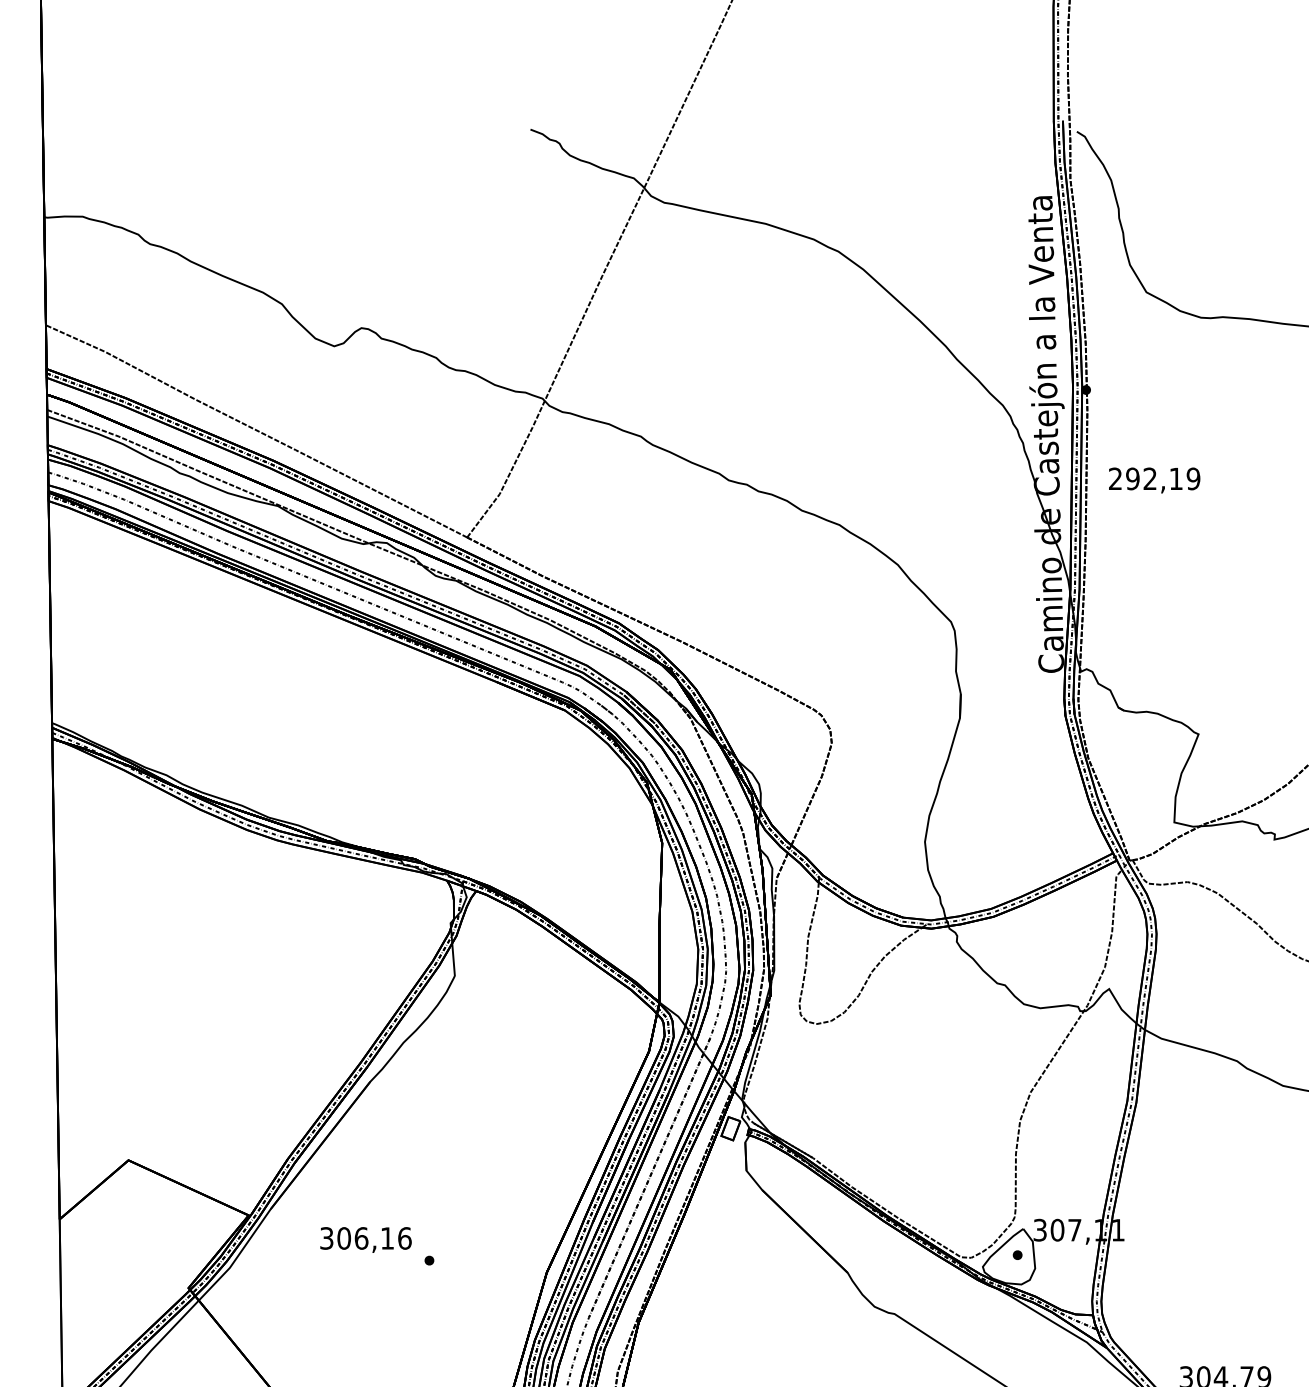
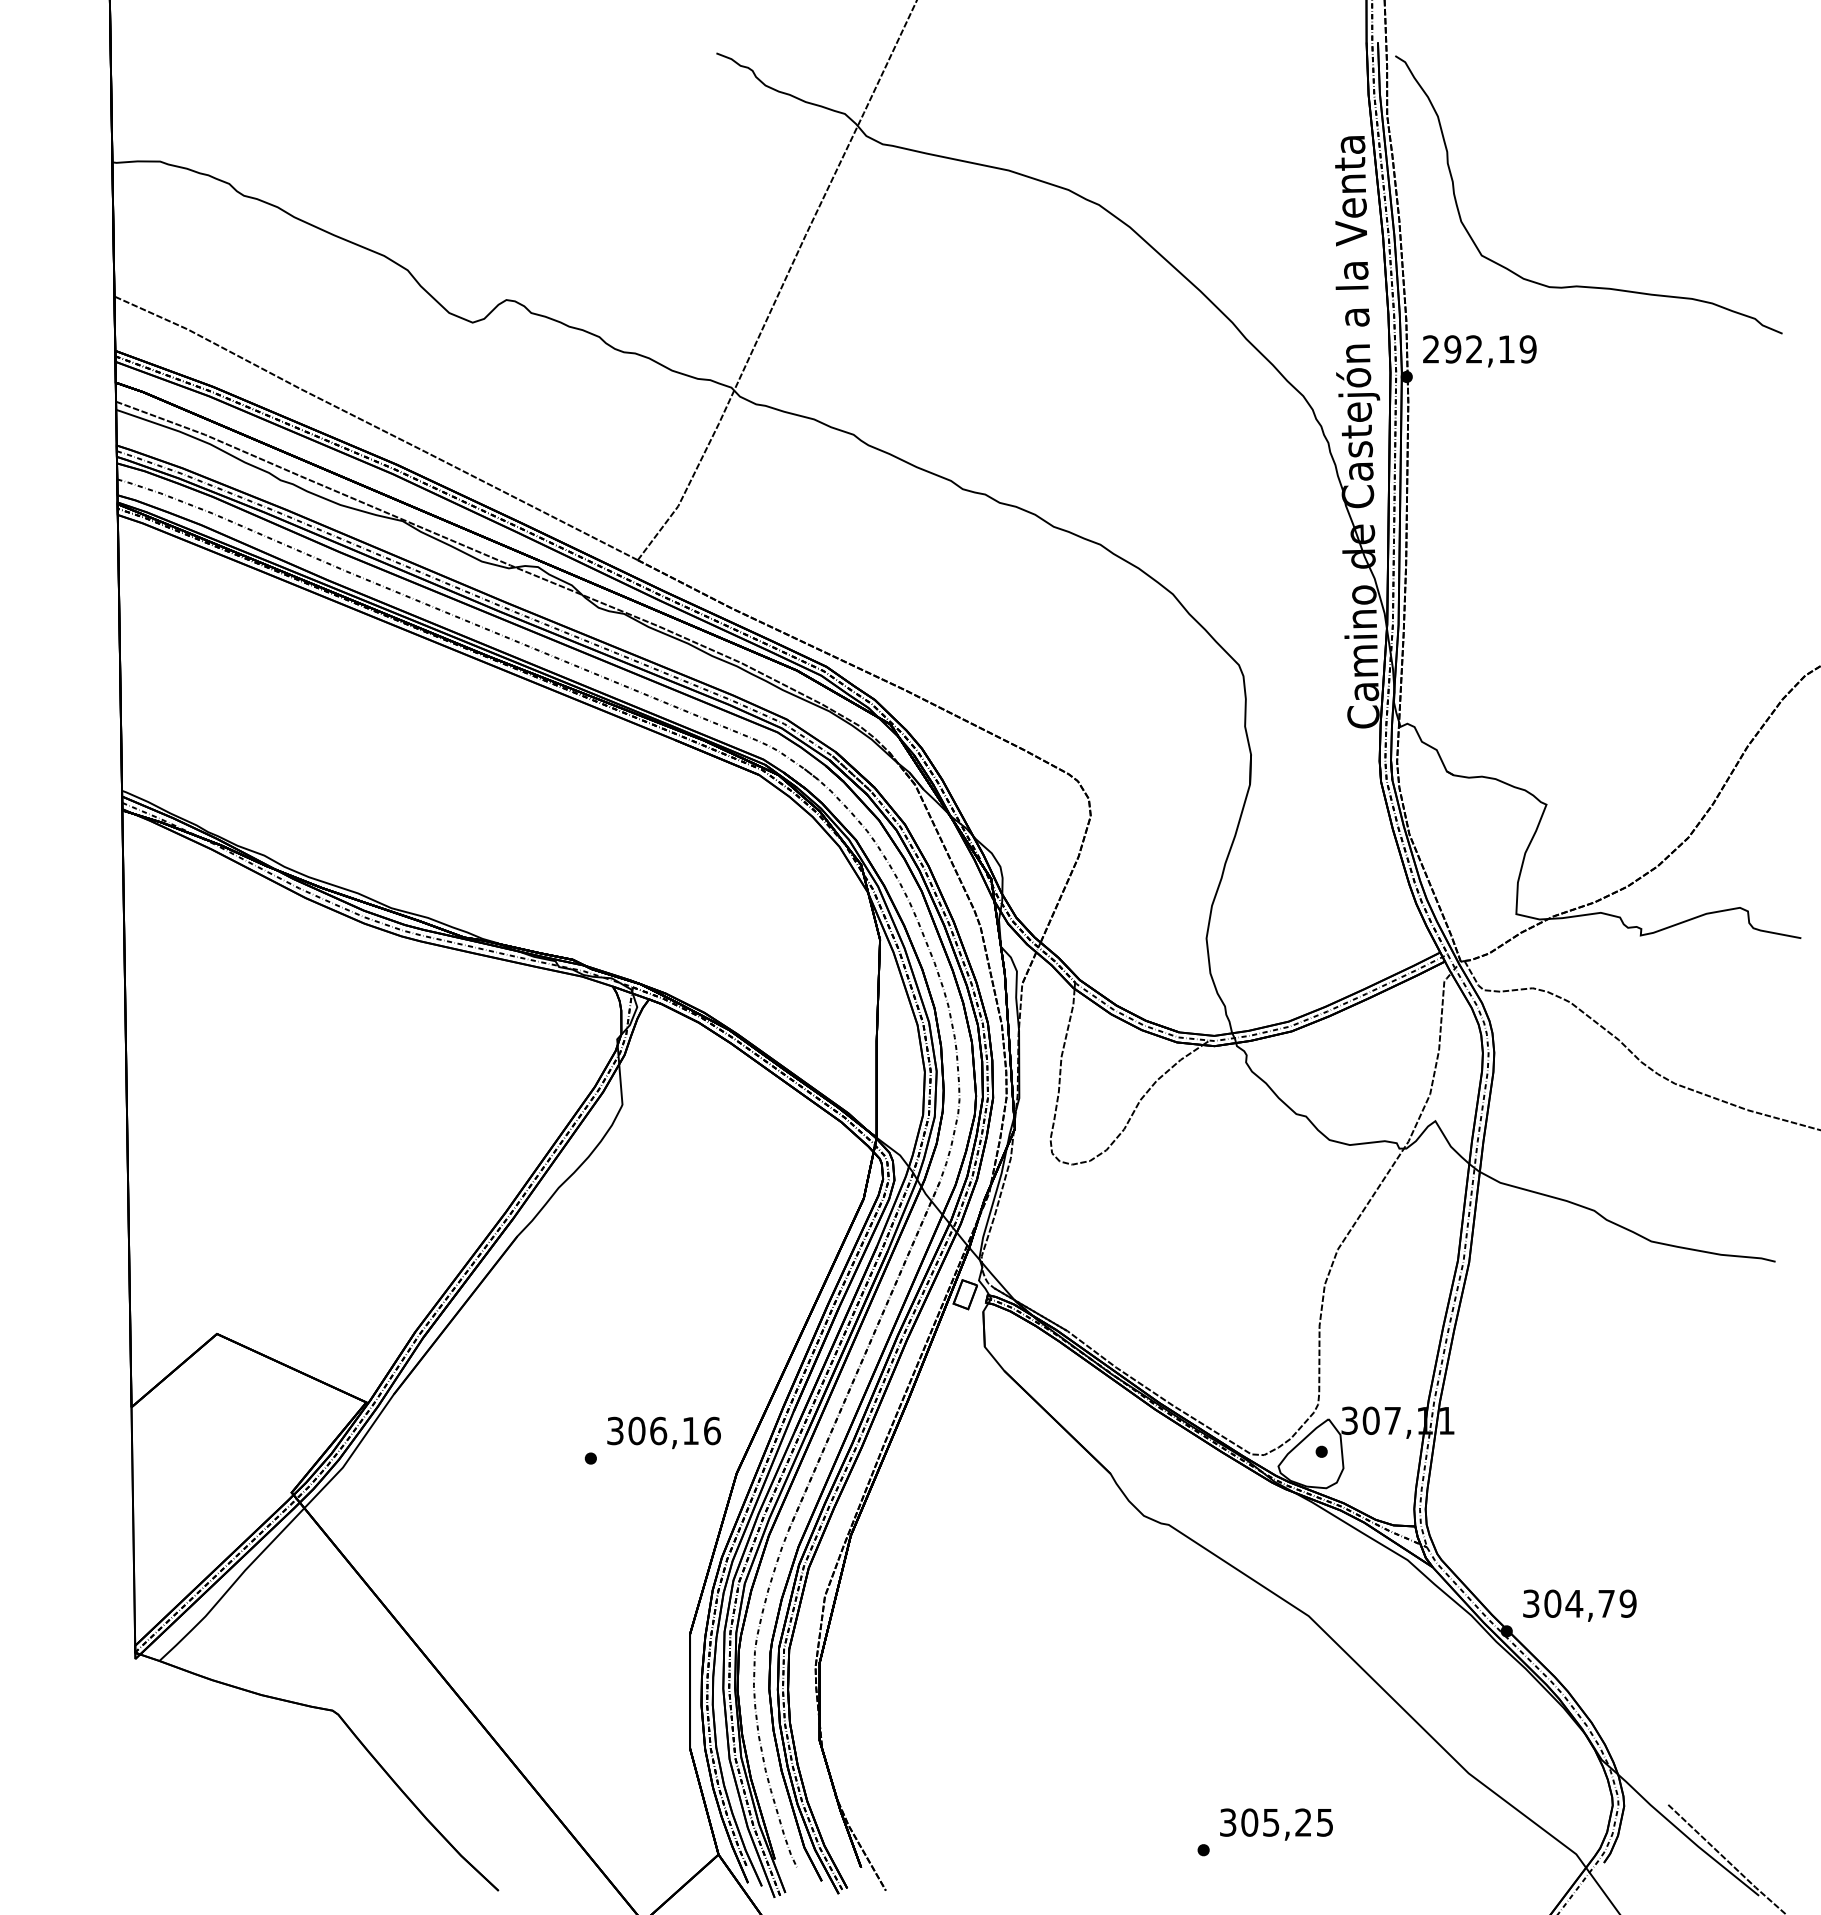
text: (1154, 480) -> (1479, 351), moved
text: (365, 1239) -> (663, 1432), moved

